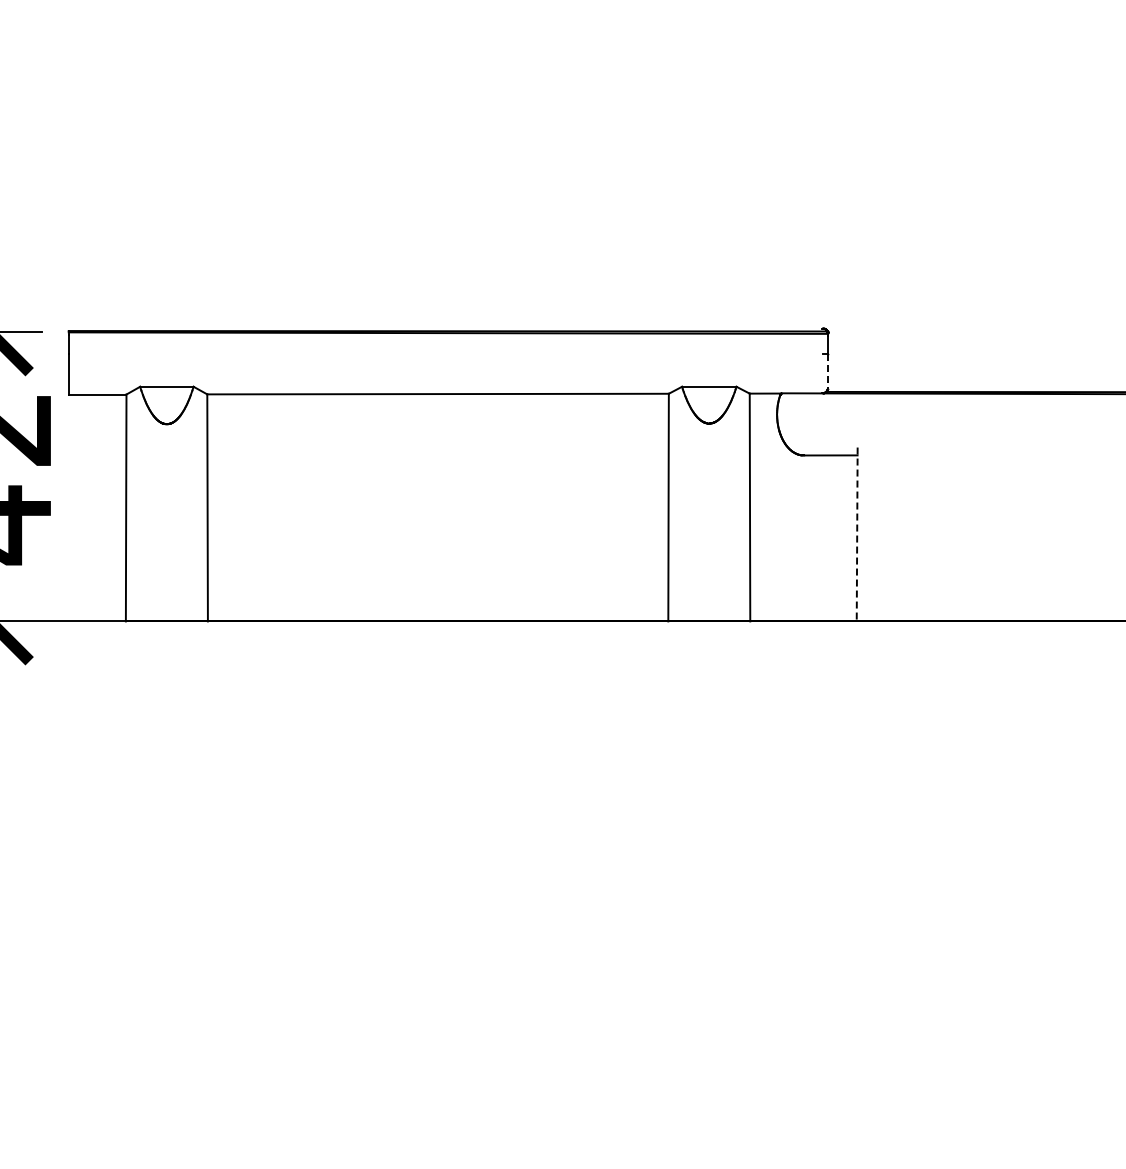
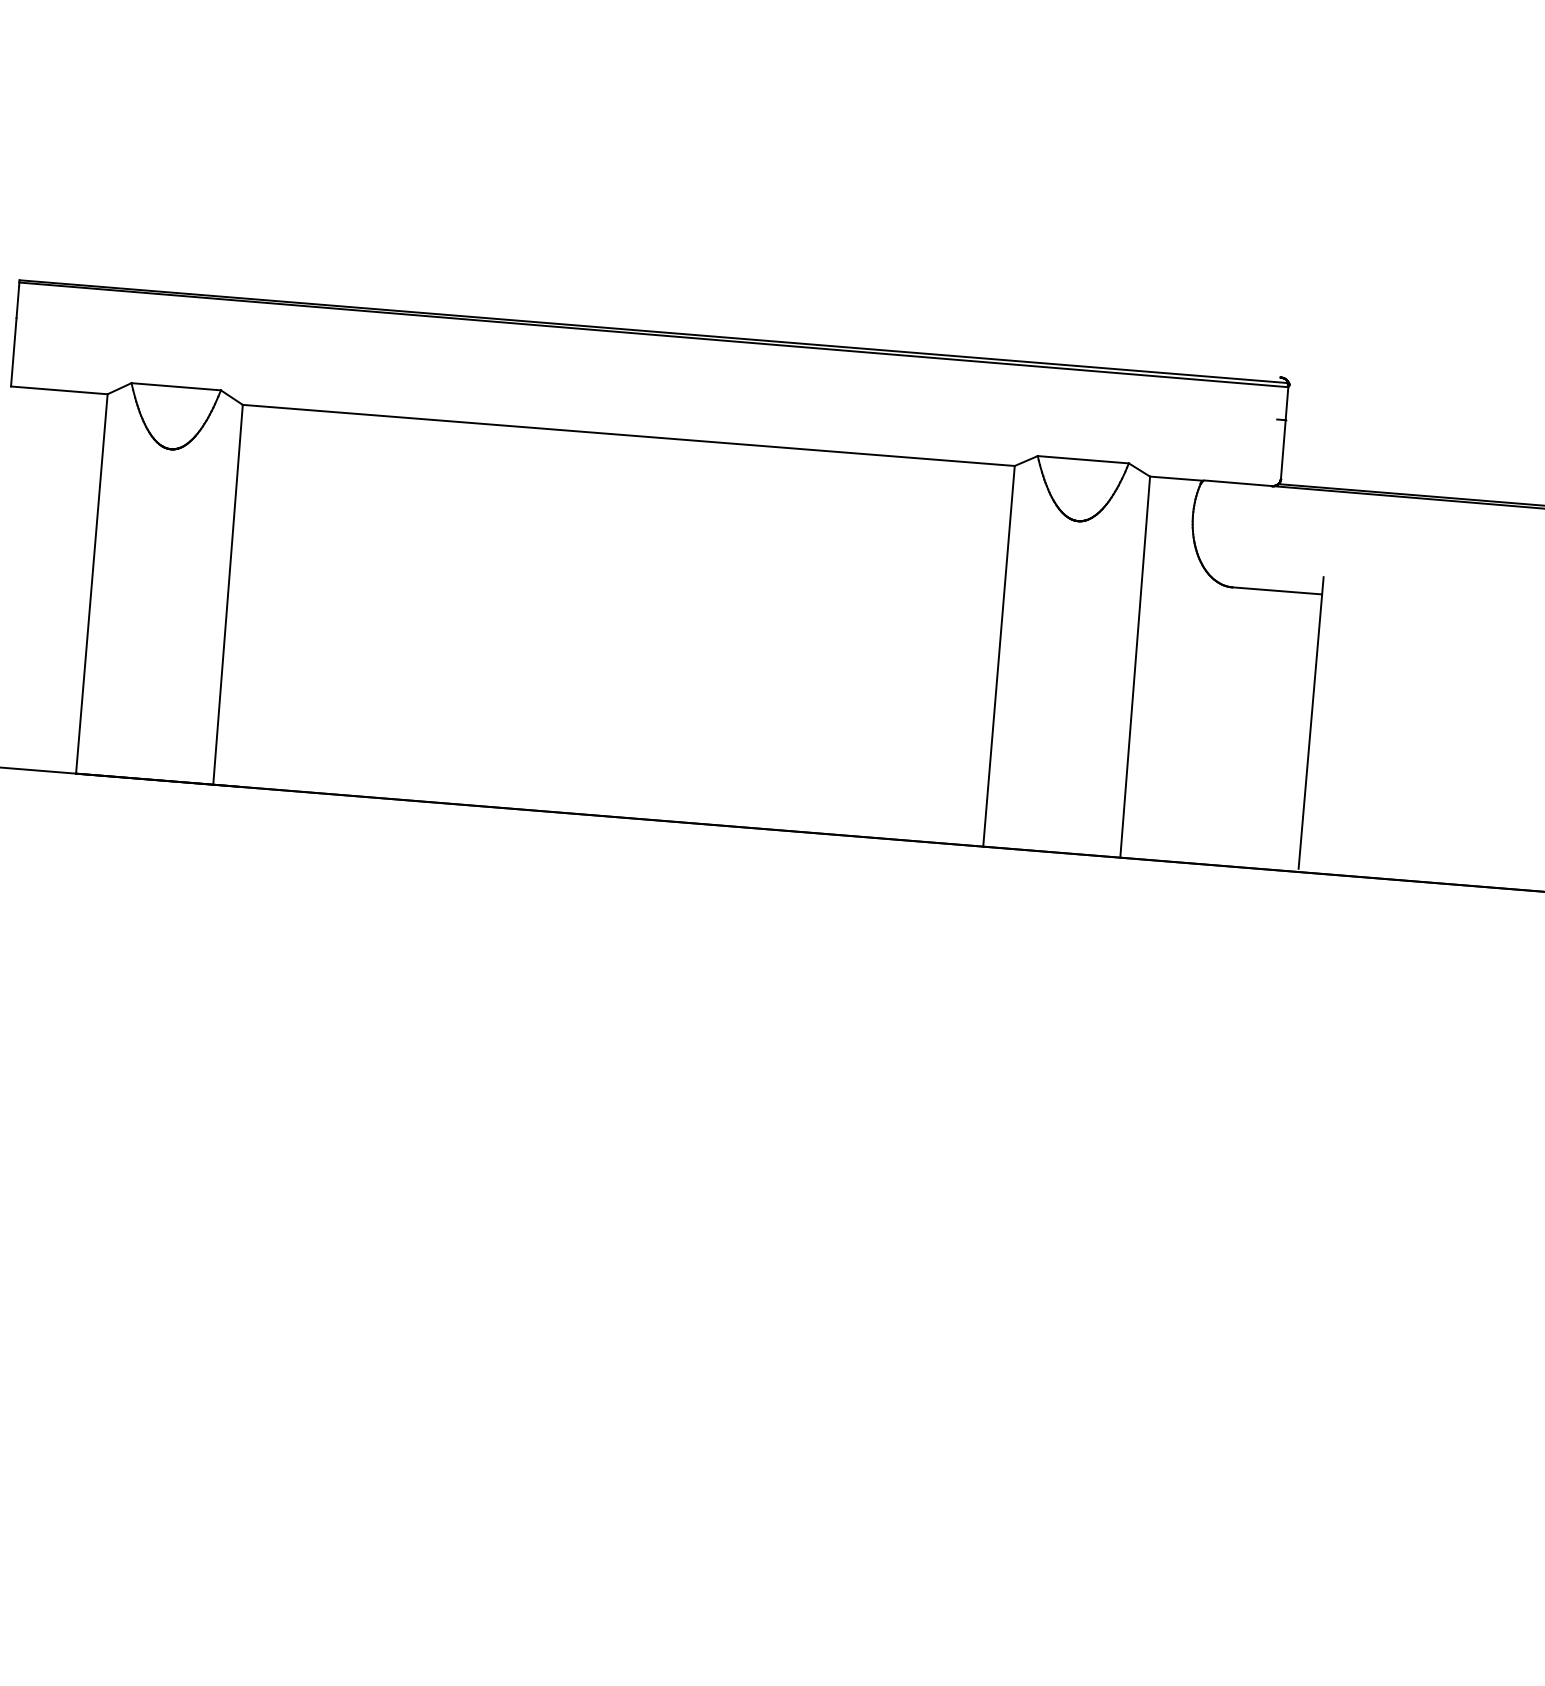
line: (827, 371) -> (1283, 450), dashed -> solid
line: (857, 531) -> (1311, 721), dashed -> solid

